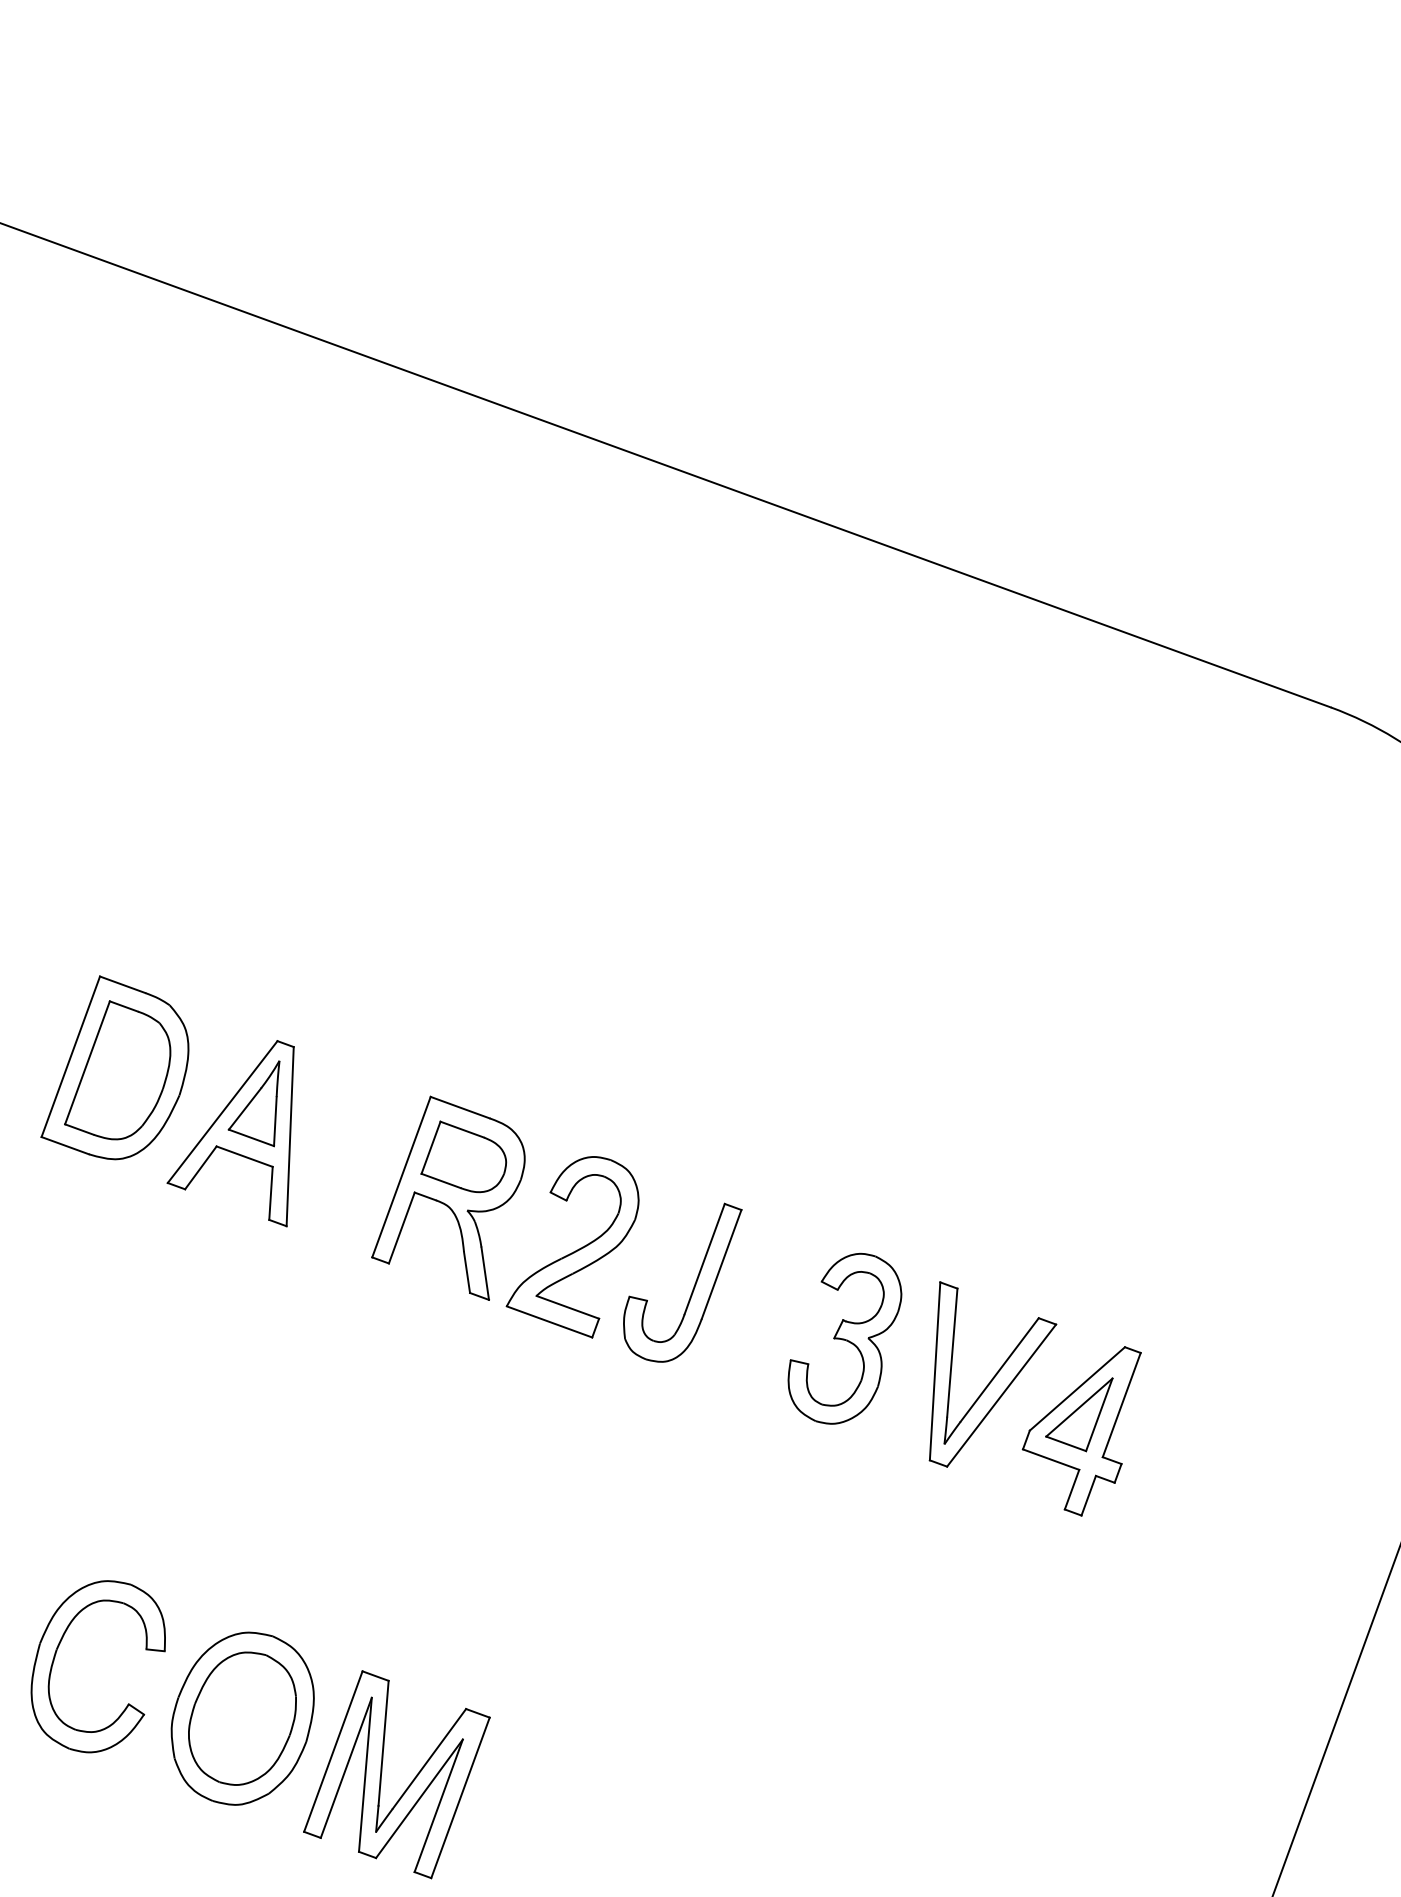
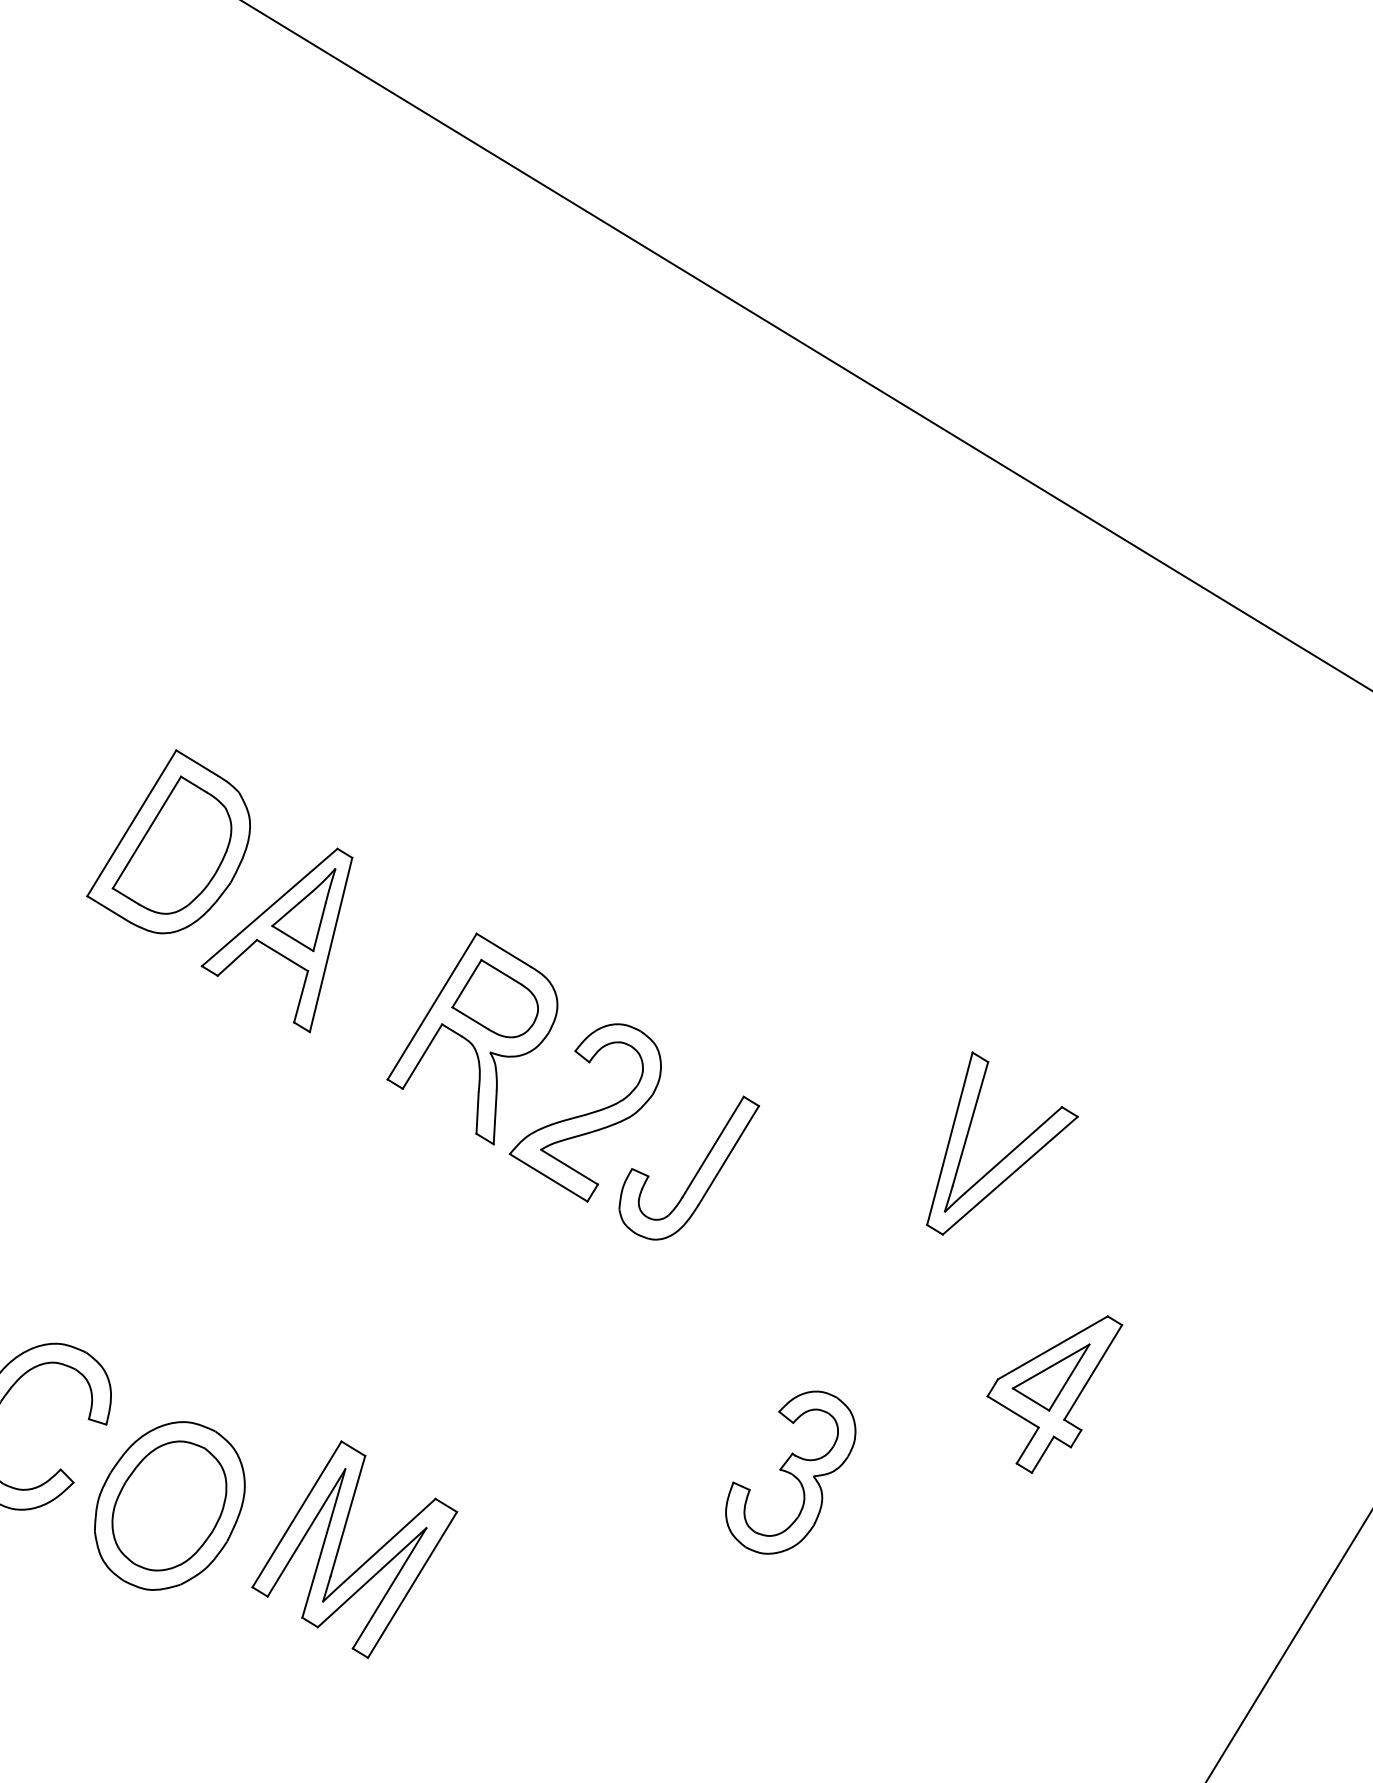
part: (844, 1338) -> (790, 1471), moved
part: (992, 1374) -> (1005, 1153), moved
part: (382, 1772) -> (341, 1544), moved

